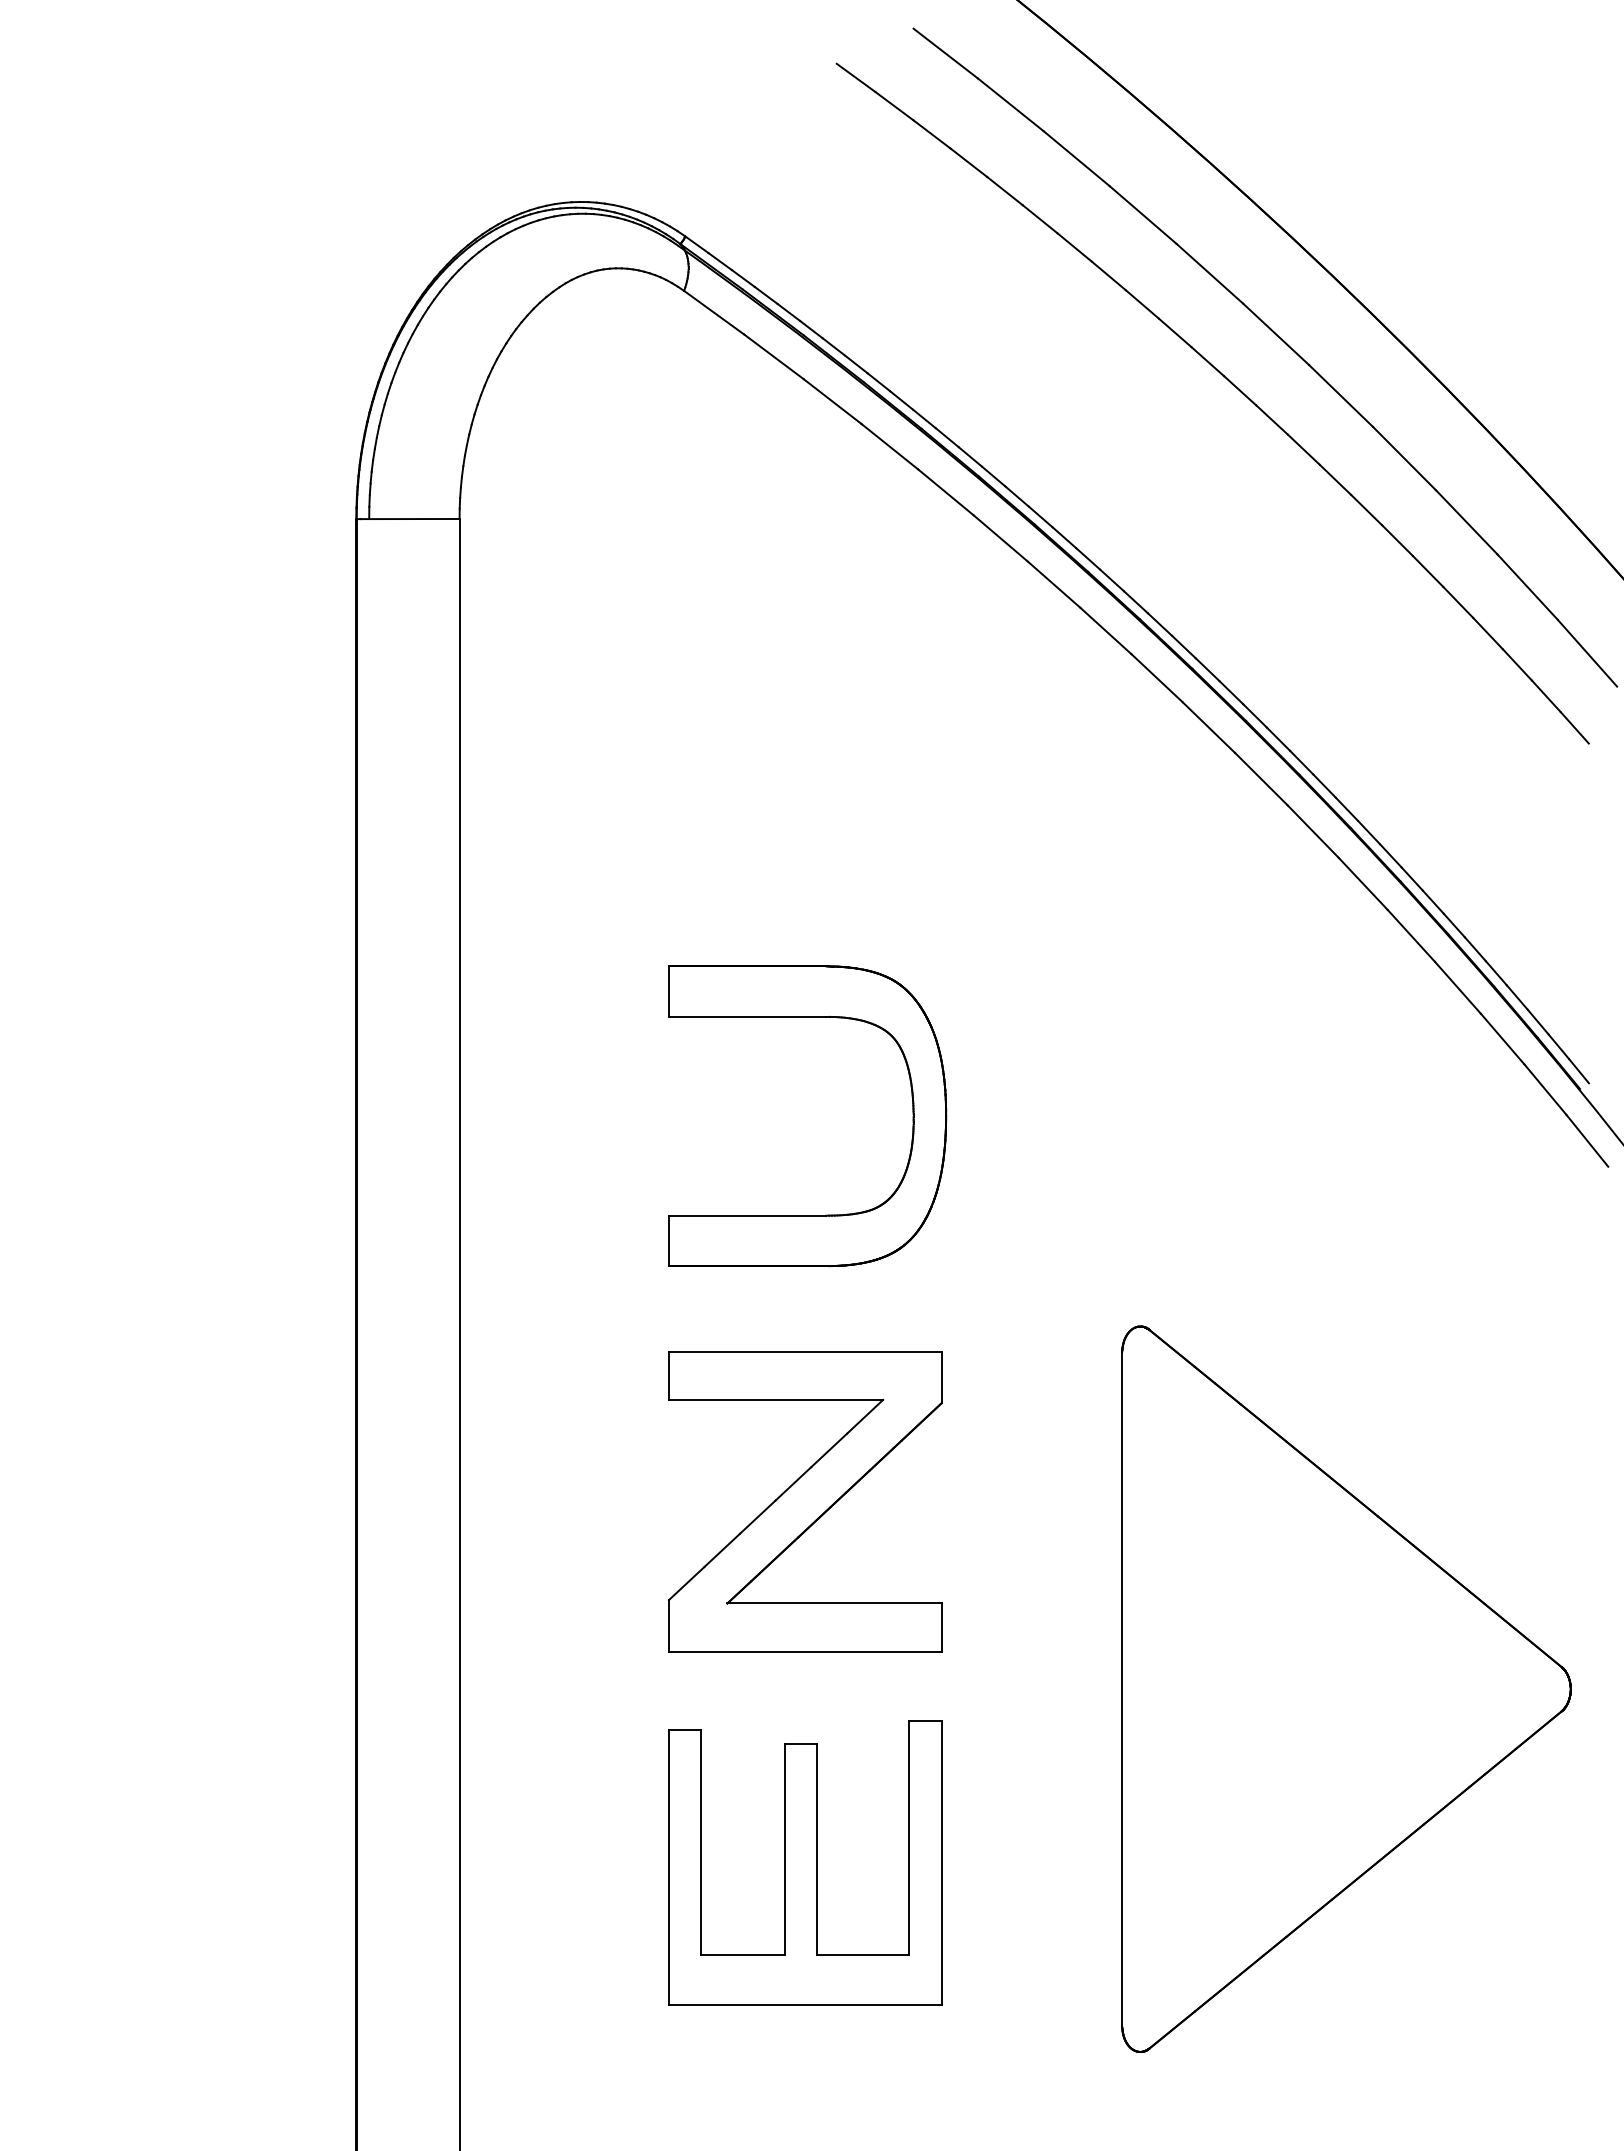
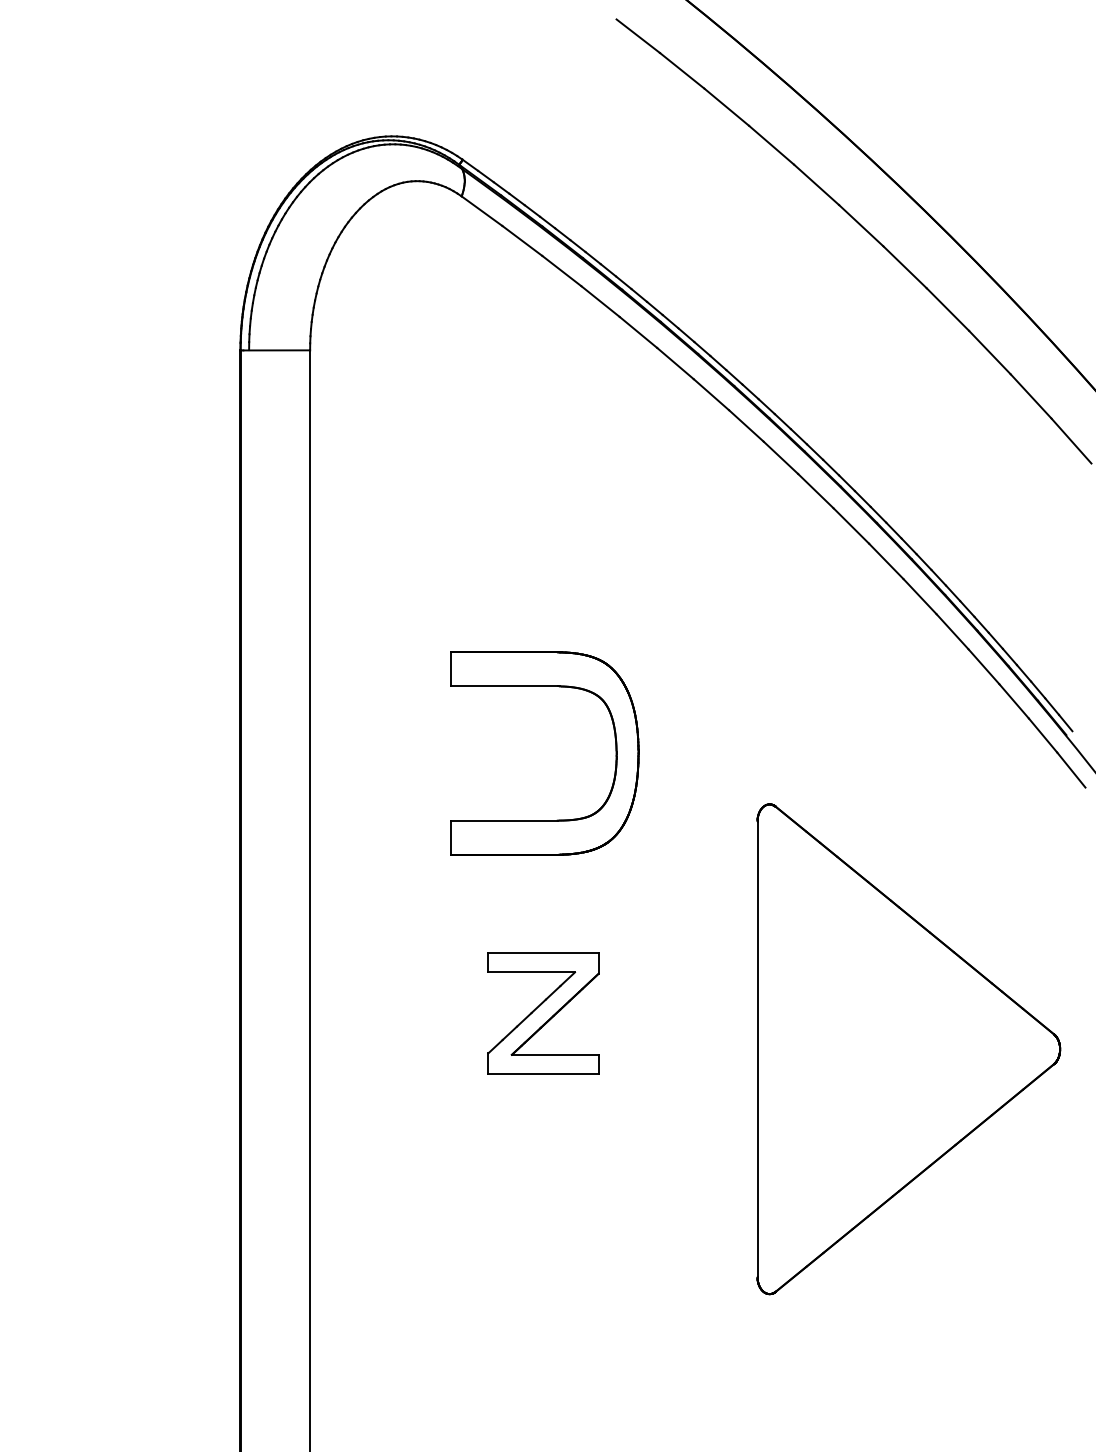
part: (1230, 384) -> (830, 259), removed
part: (805, 1501) -> (543, 1013), size x0.6
part: (1346, 1689) -> (908, 1049), moved
part: (803, 1862) -> (542, 1257), removed

